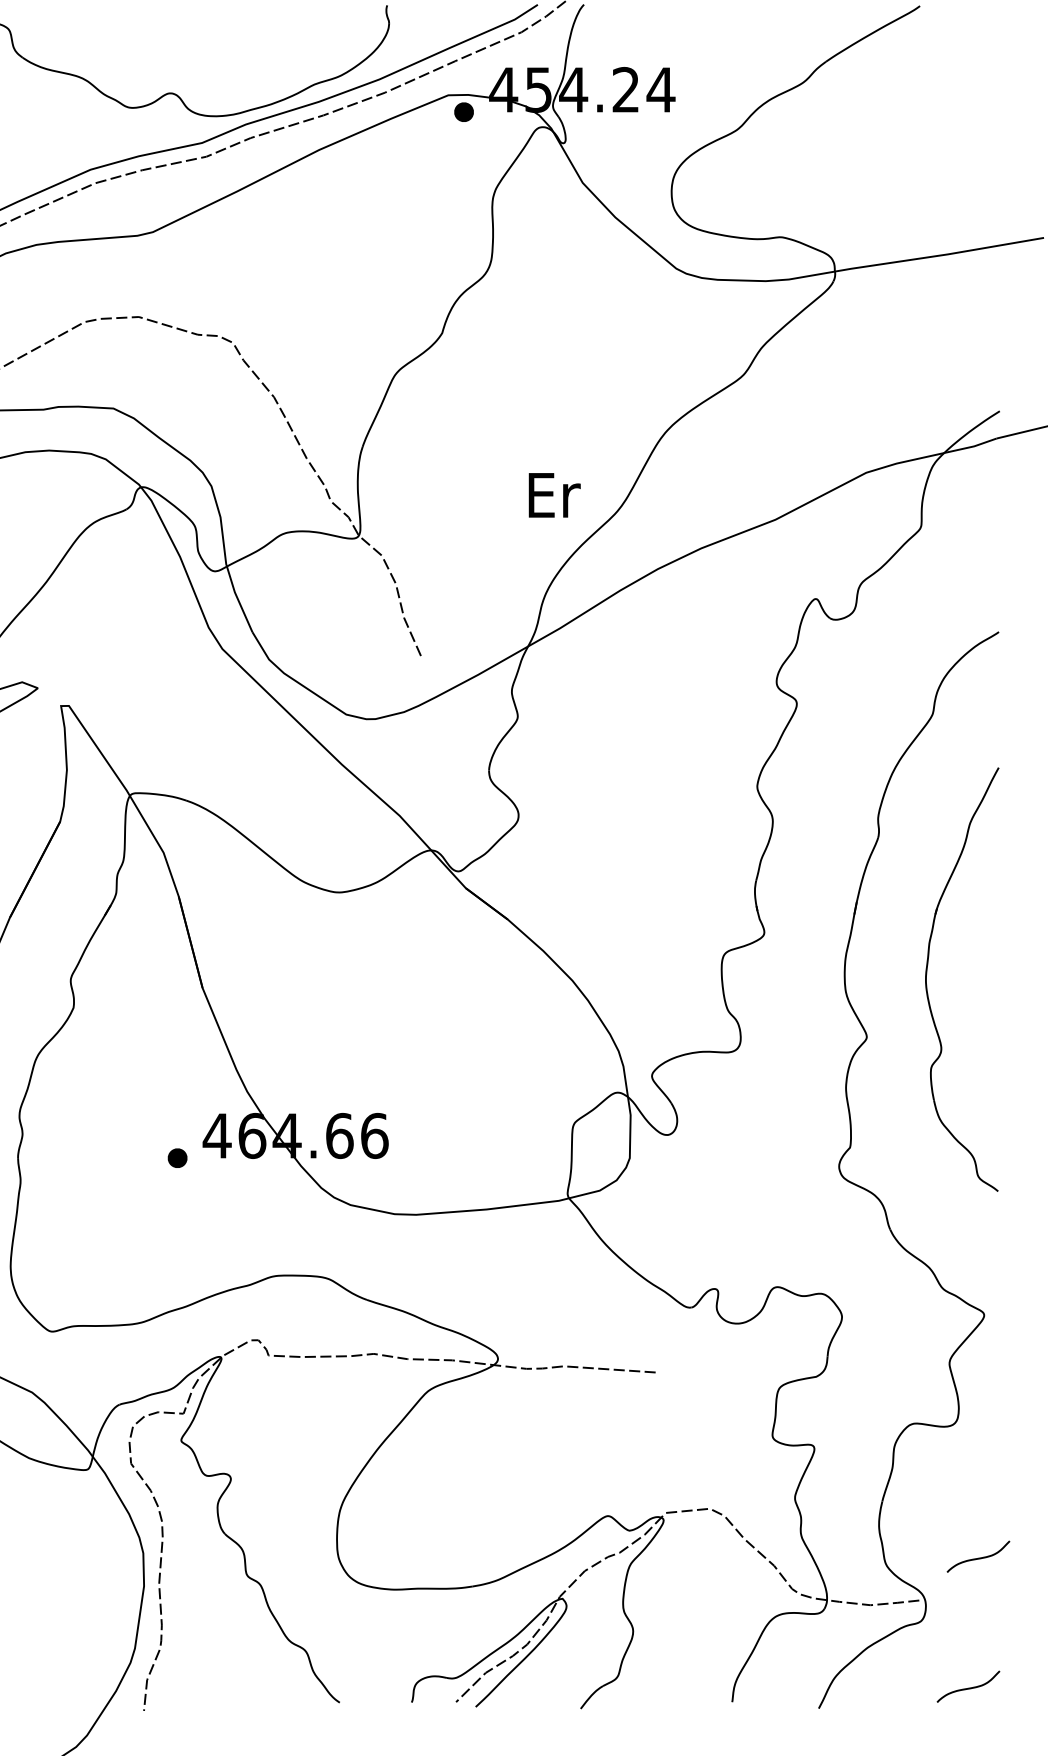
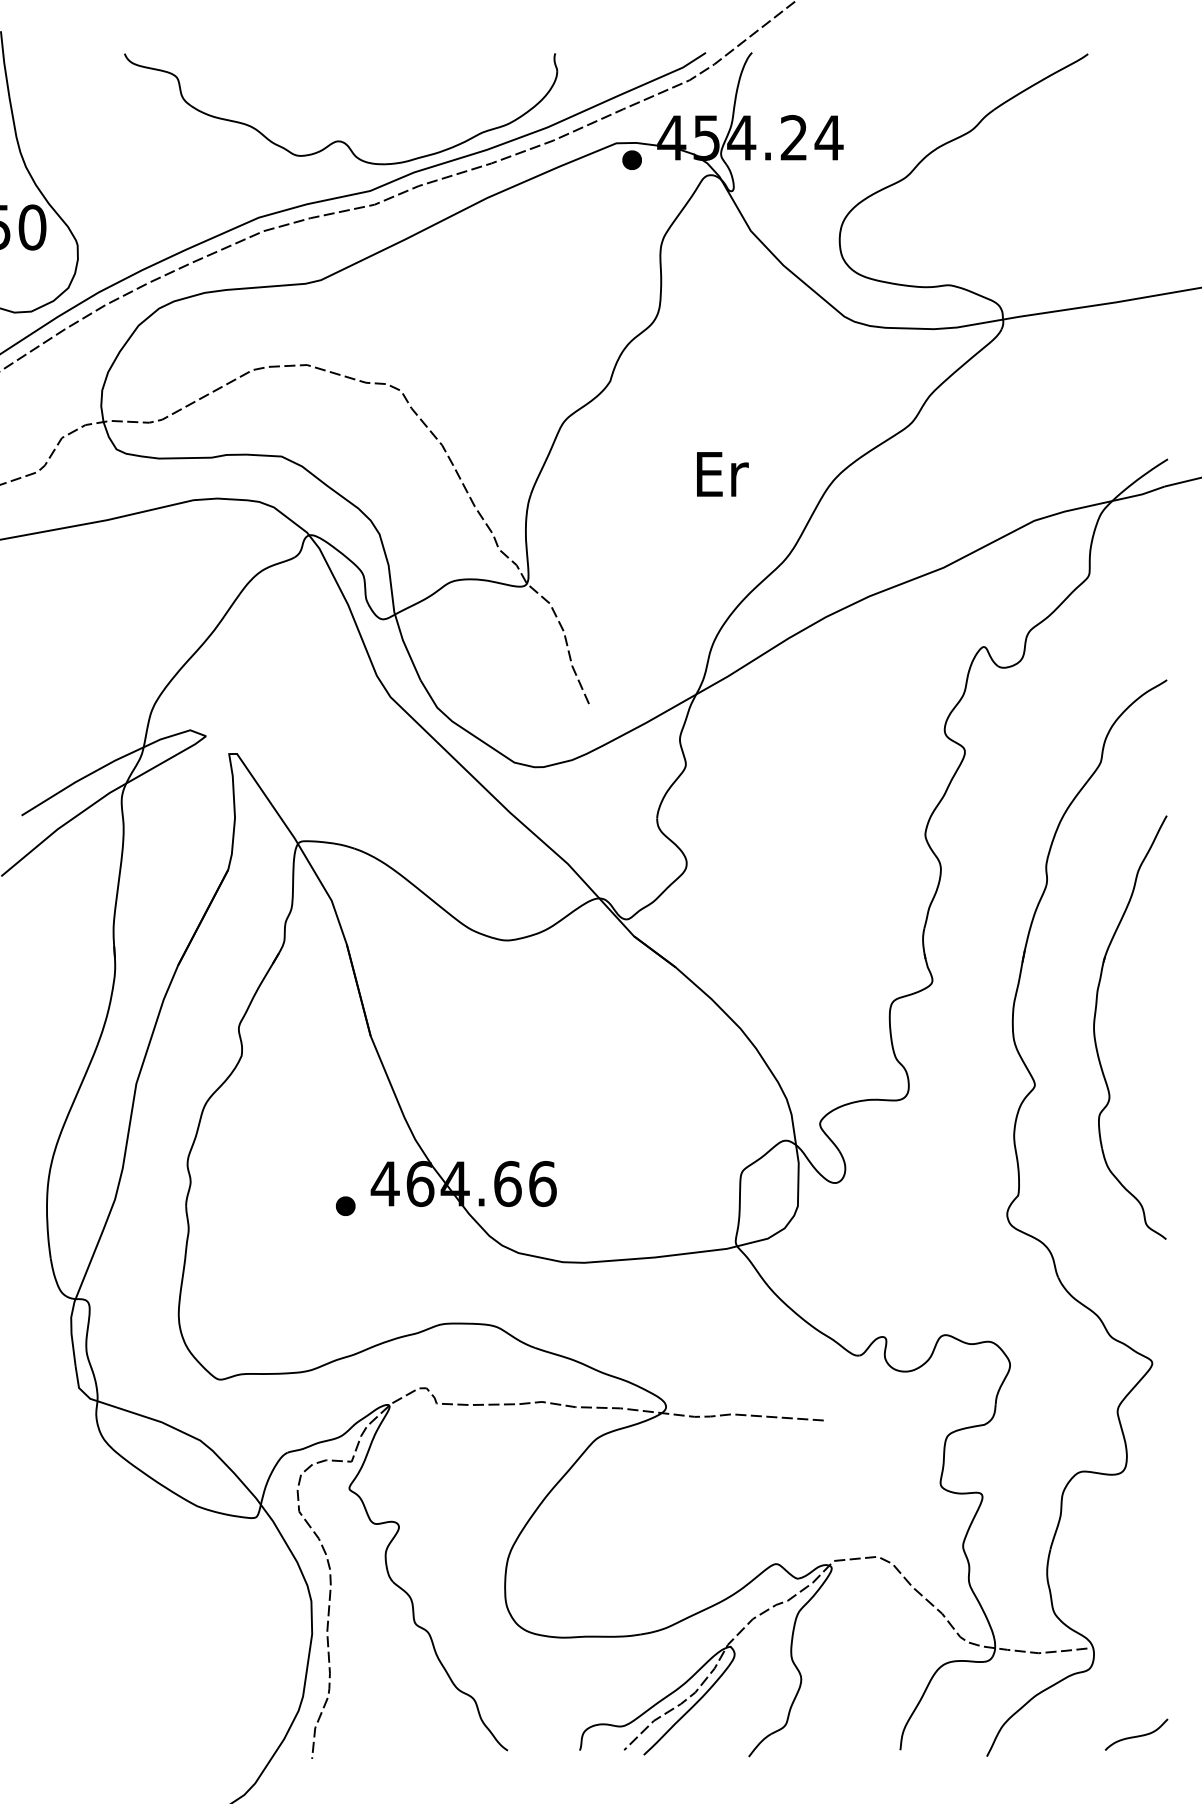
text: (554, 495) -> (722, 474), moved
curve: (978, 1557) -> (1146, 1605), removed

